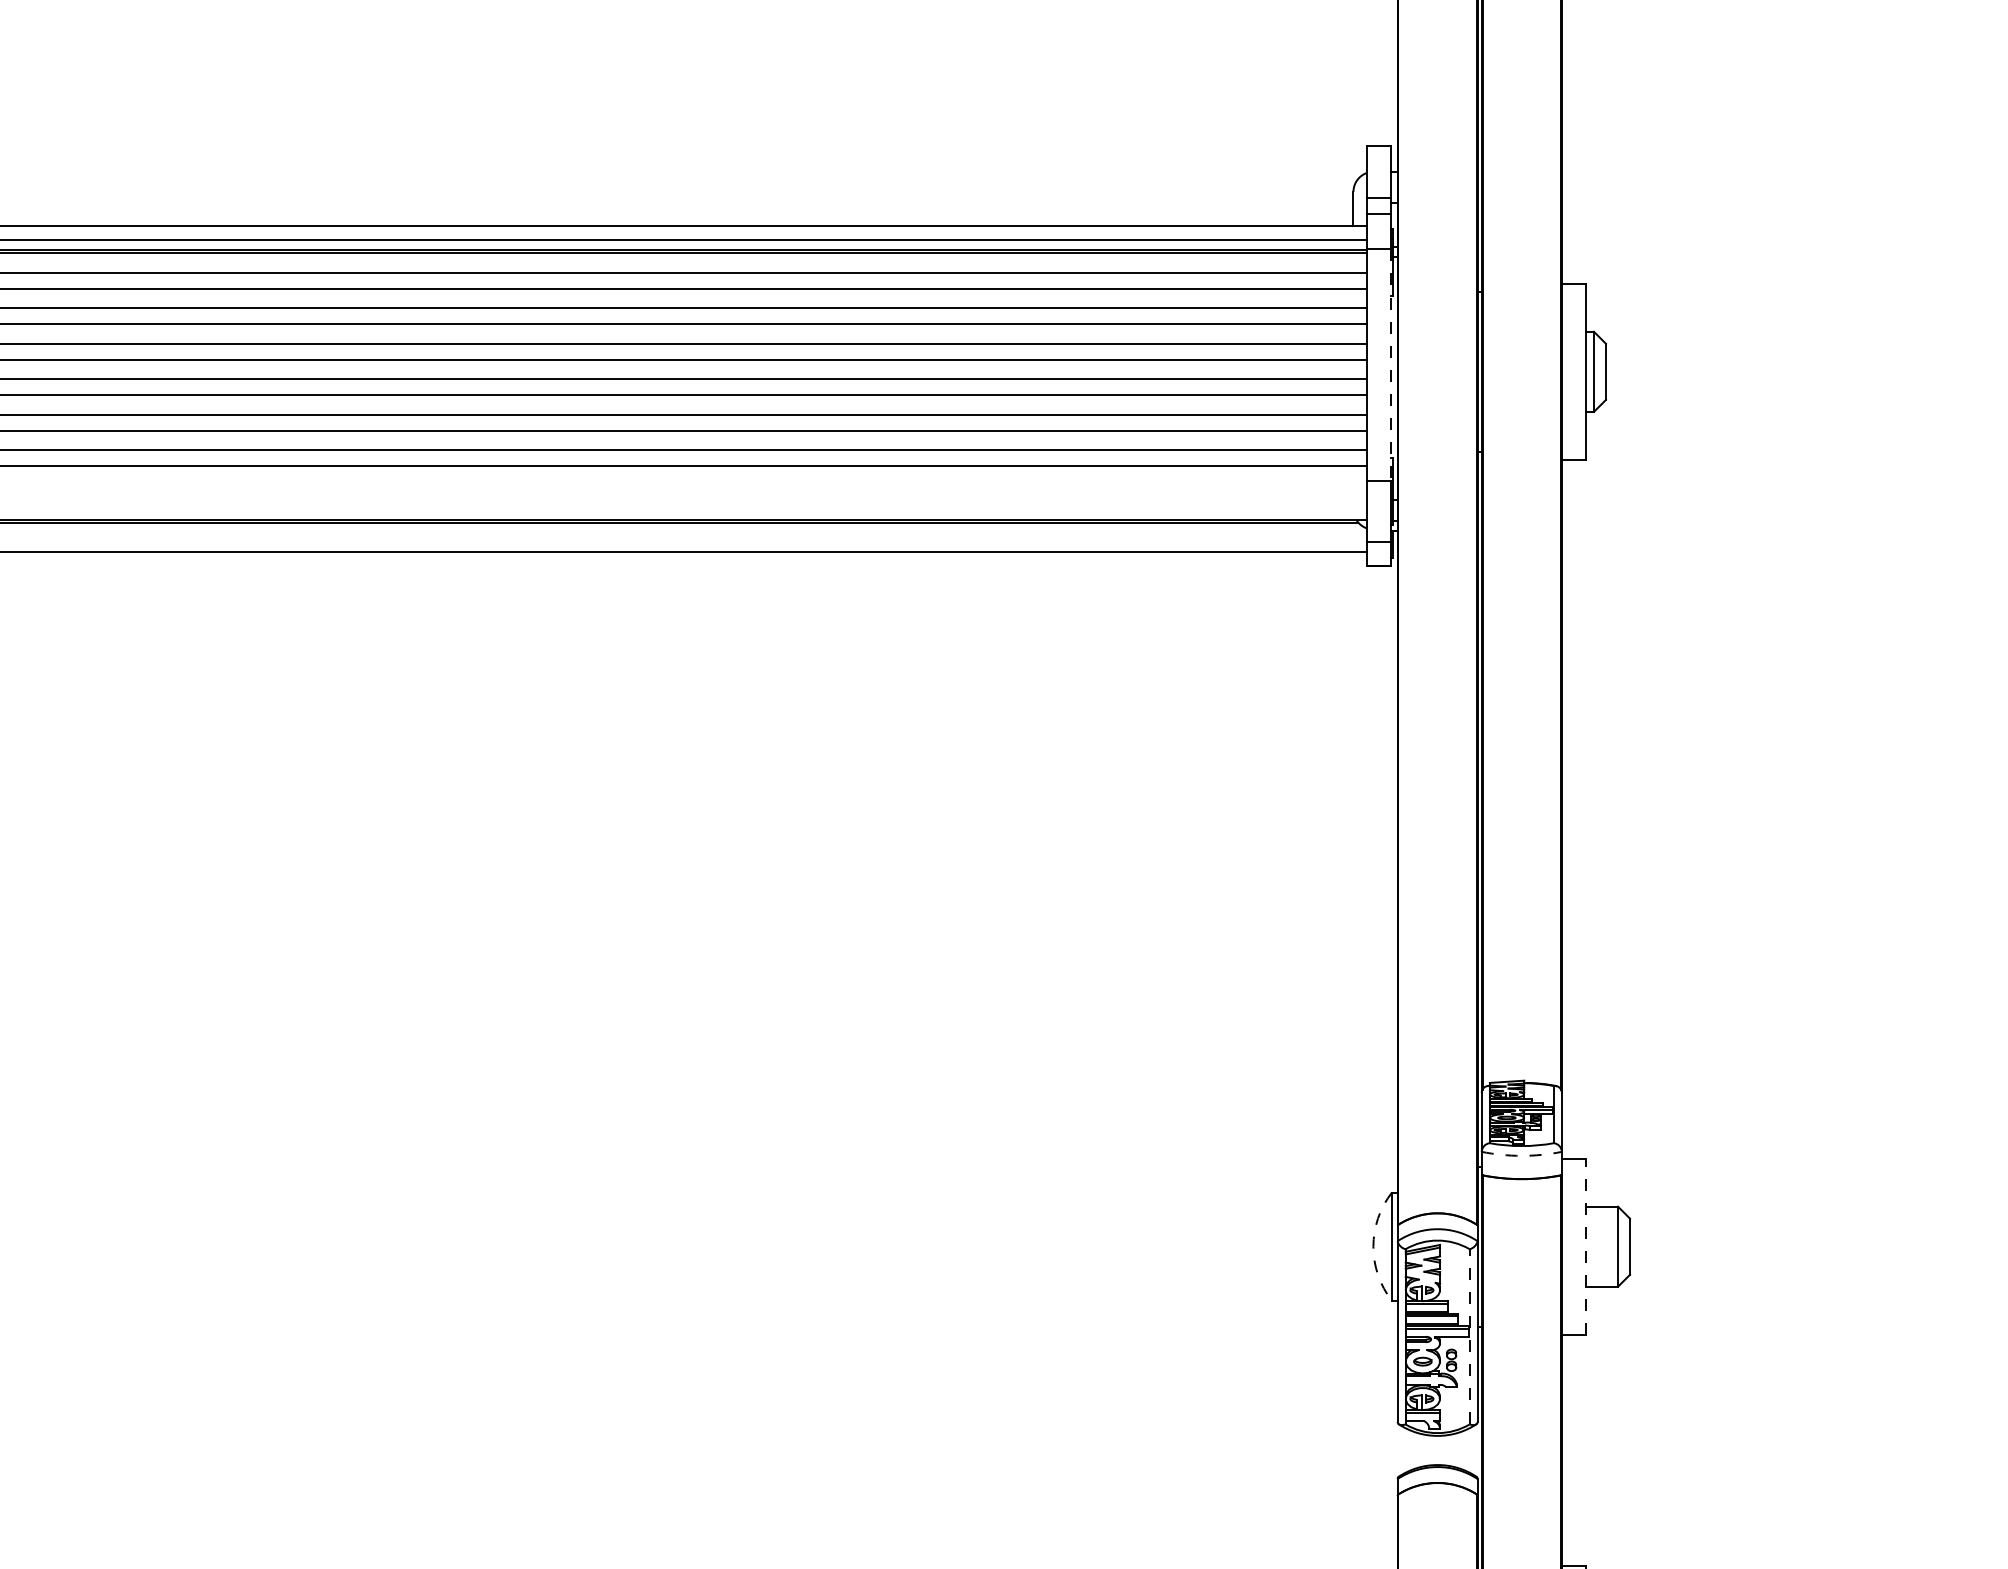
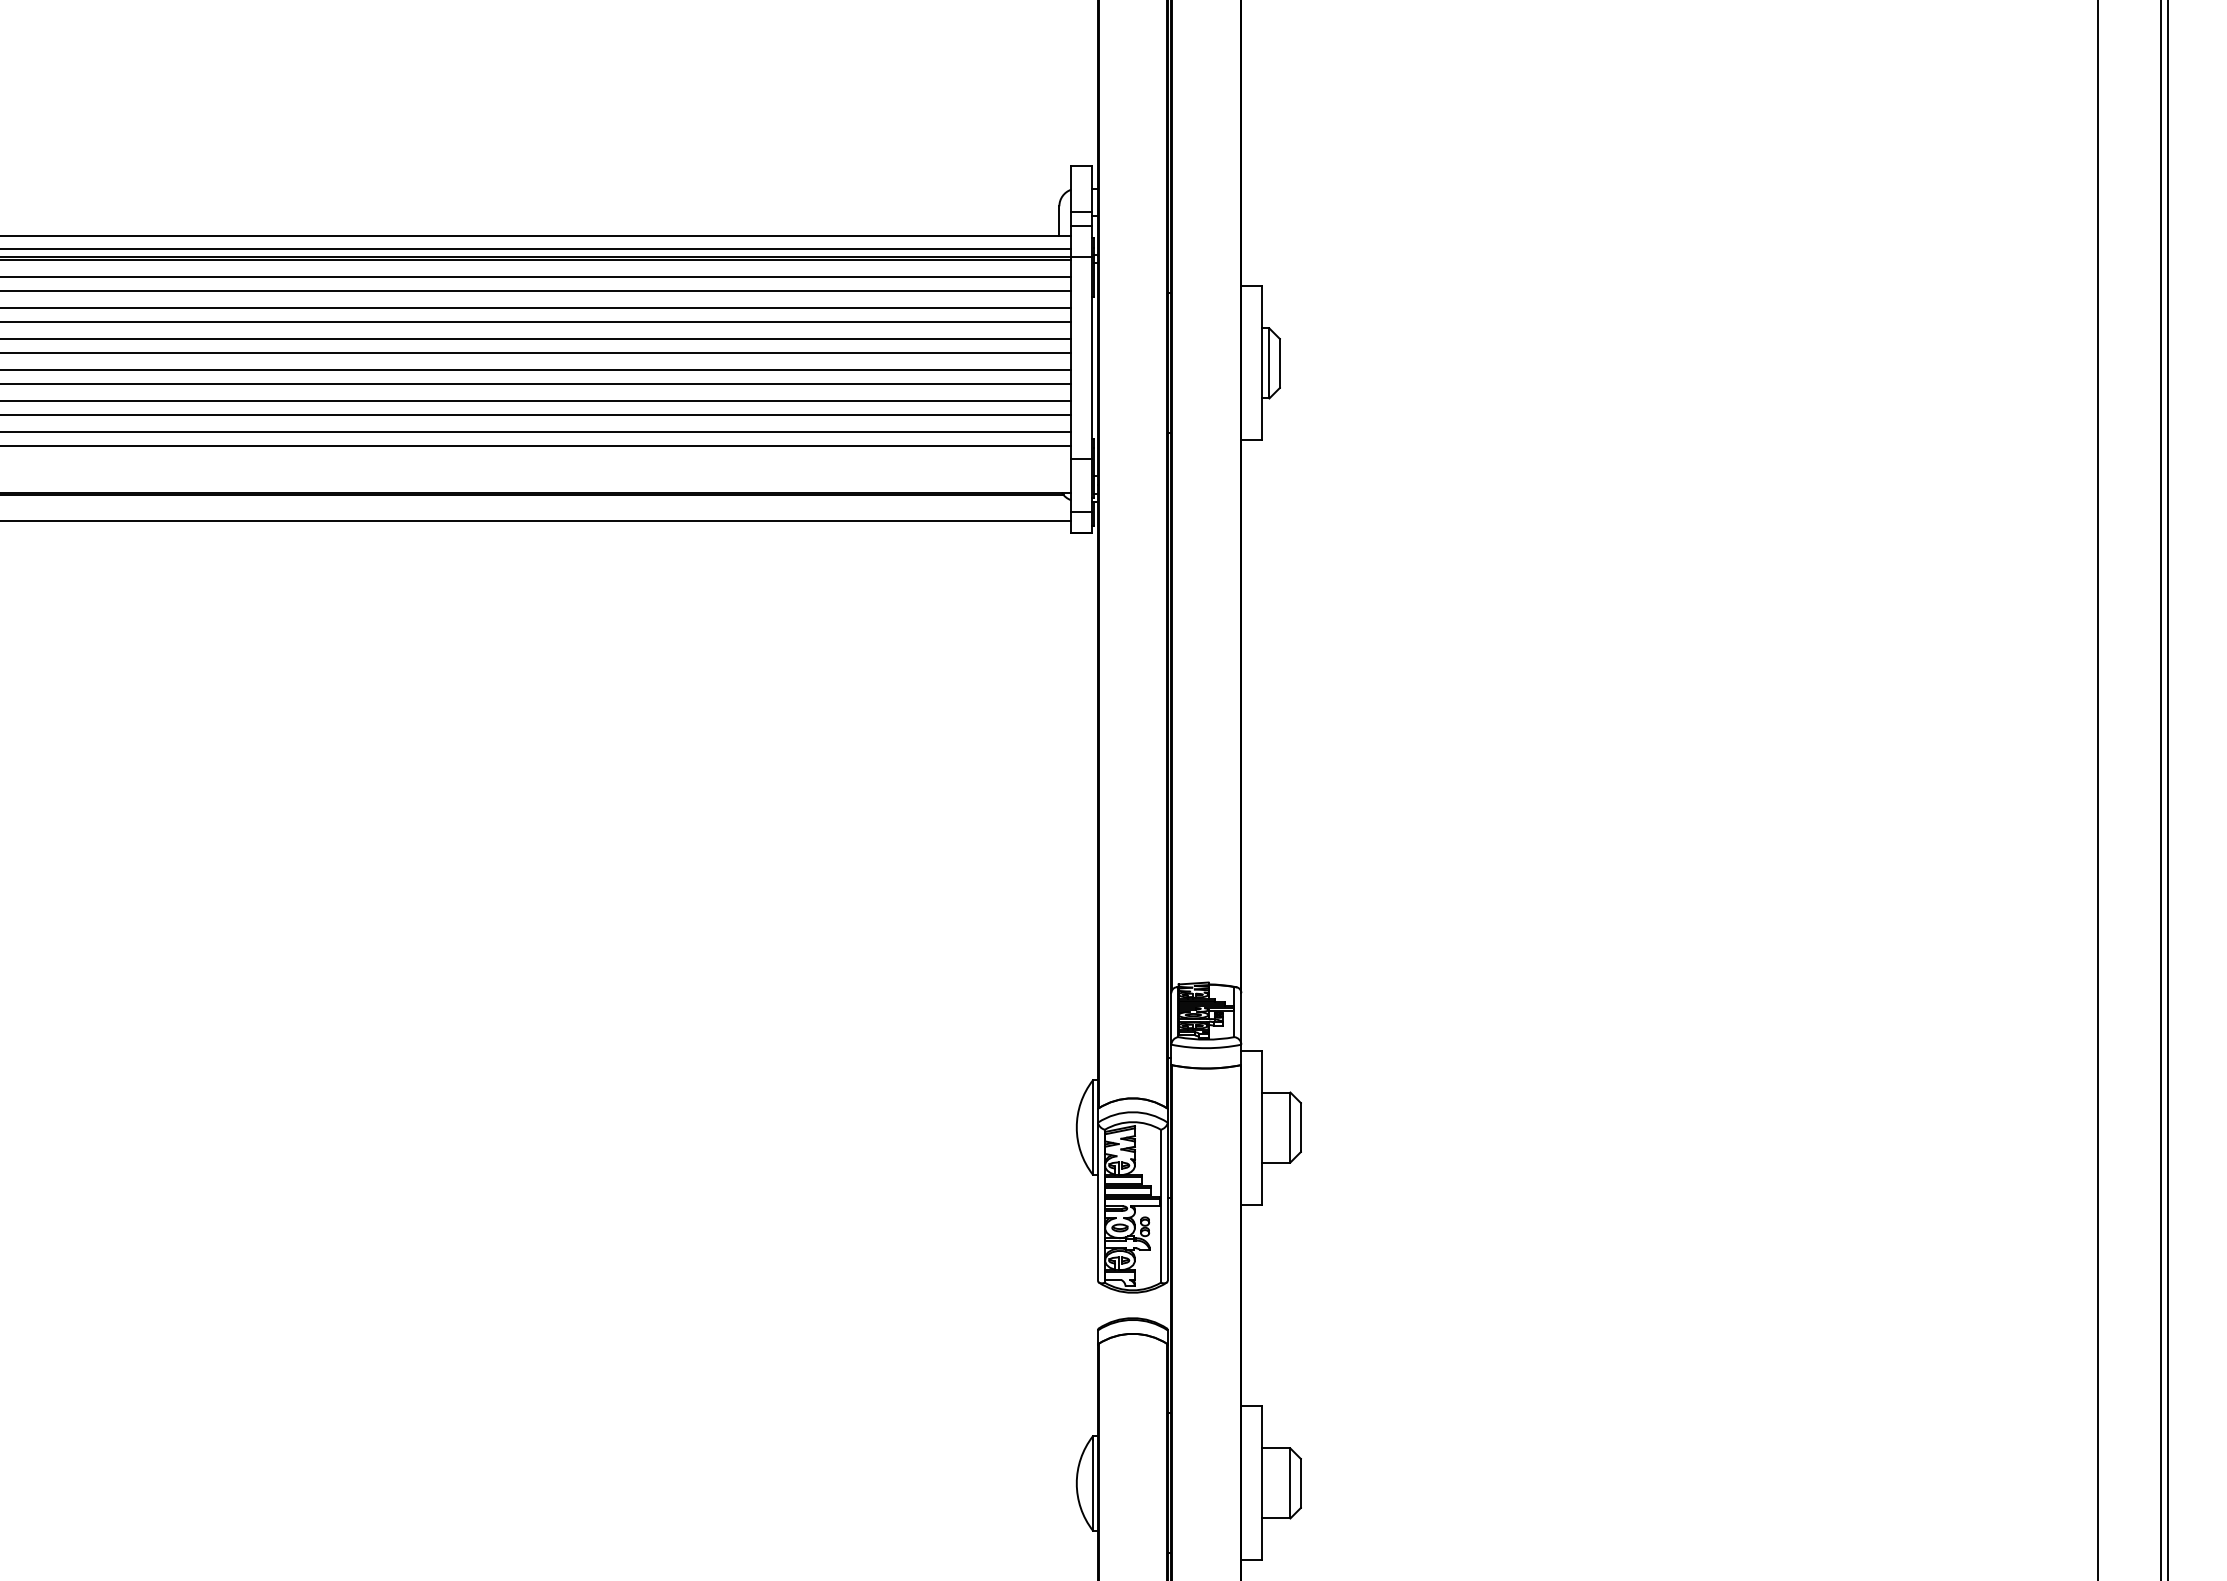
line: (1391, 366) -> (1092, 358), dashed -> solid
arc: (1521, 1156) -> (1206, 1048), dashed -> solid
arc: (1373, 1246) -> (1076, 1127), dashed -> solid
line: (1586, 1246) -> (1262, 1127), dashed -> solid
line: (1469, 1335) -> (1160, 1205), dashed -> solid

